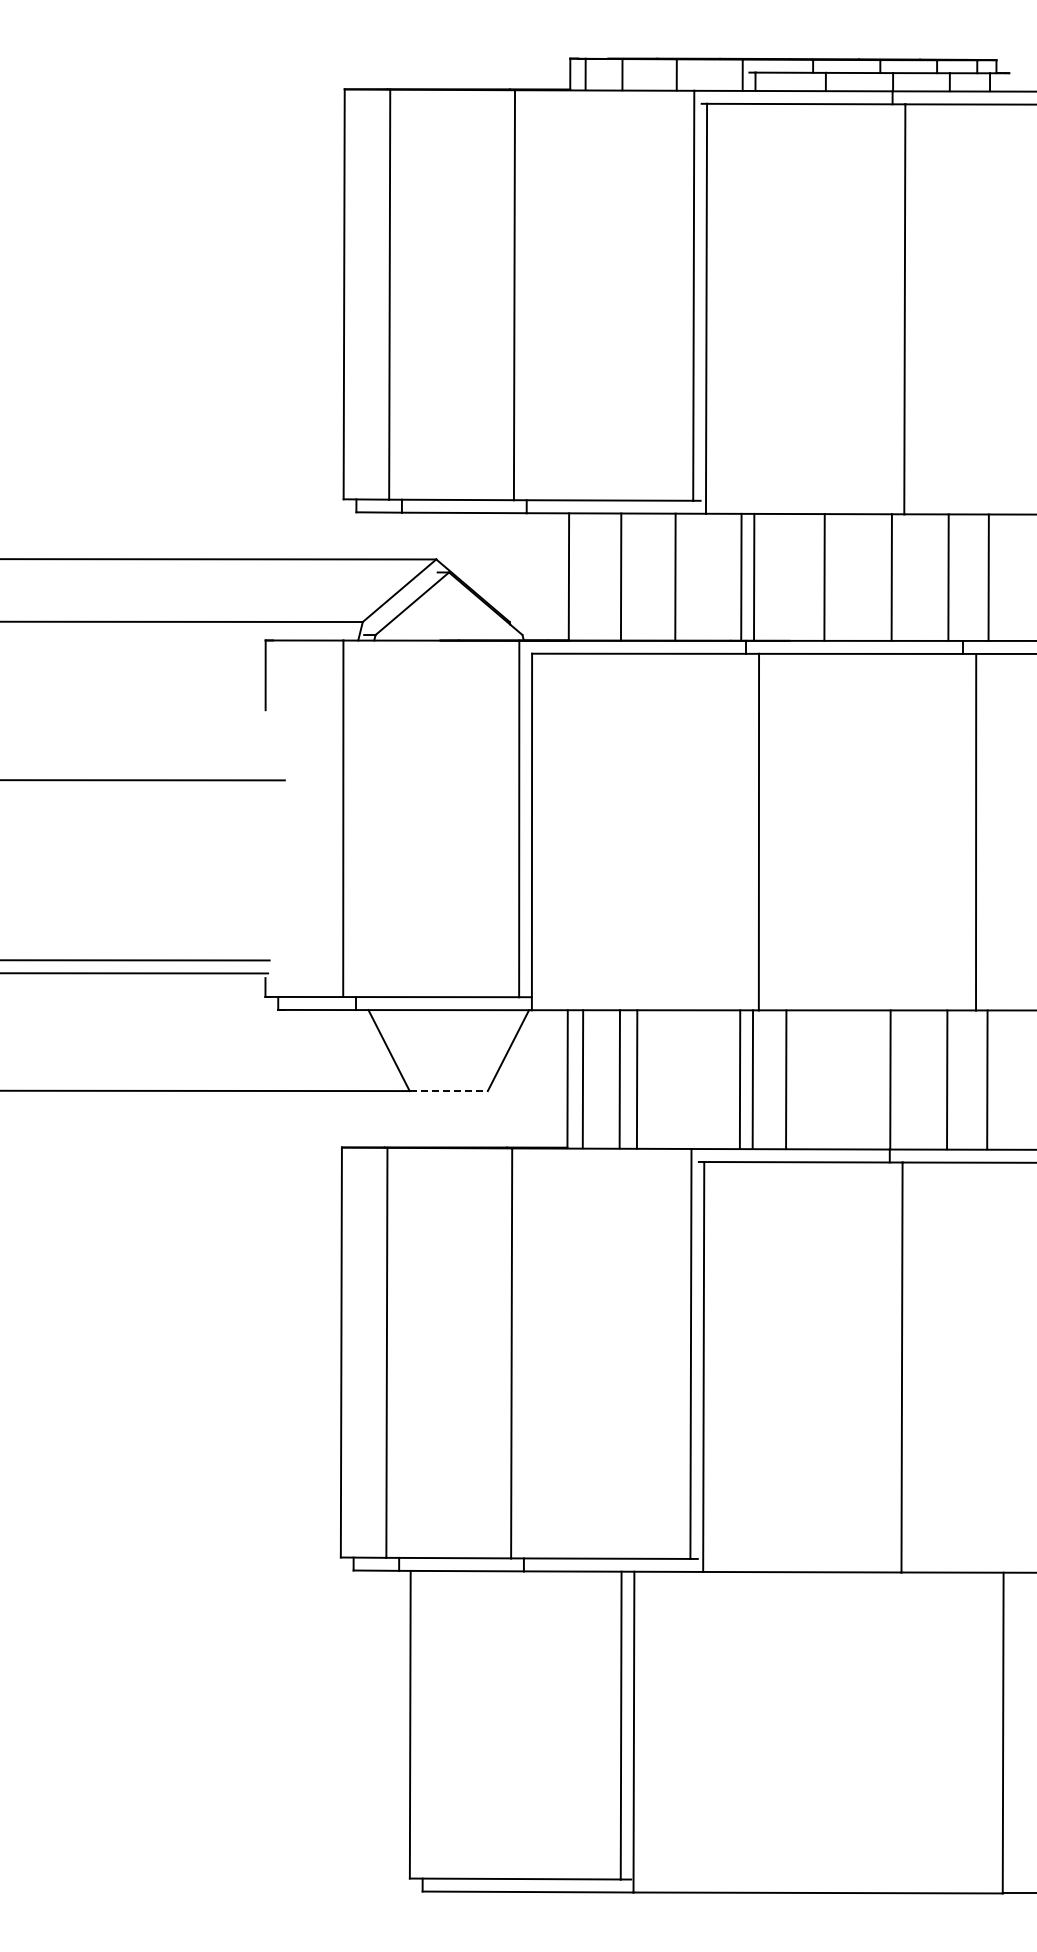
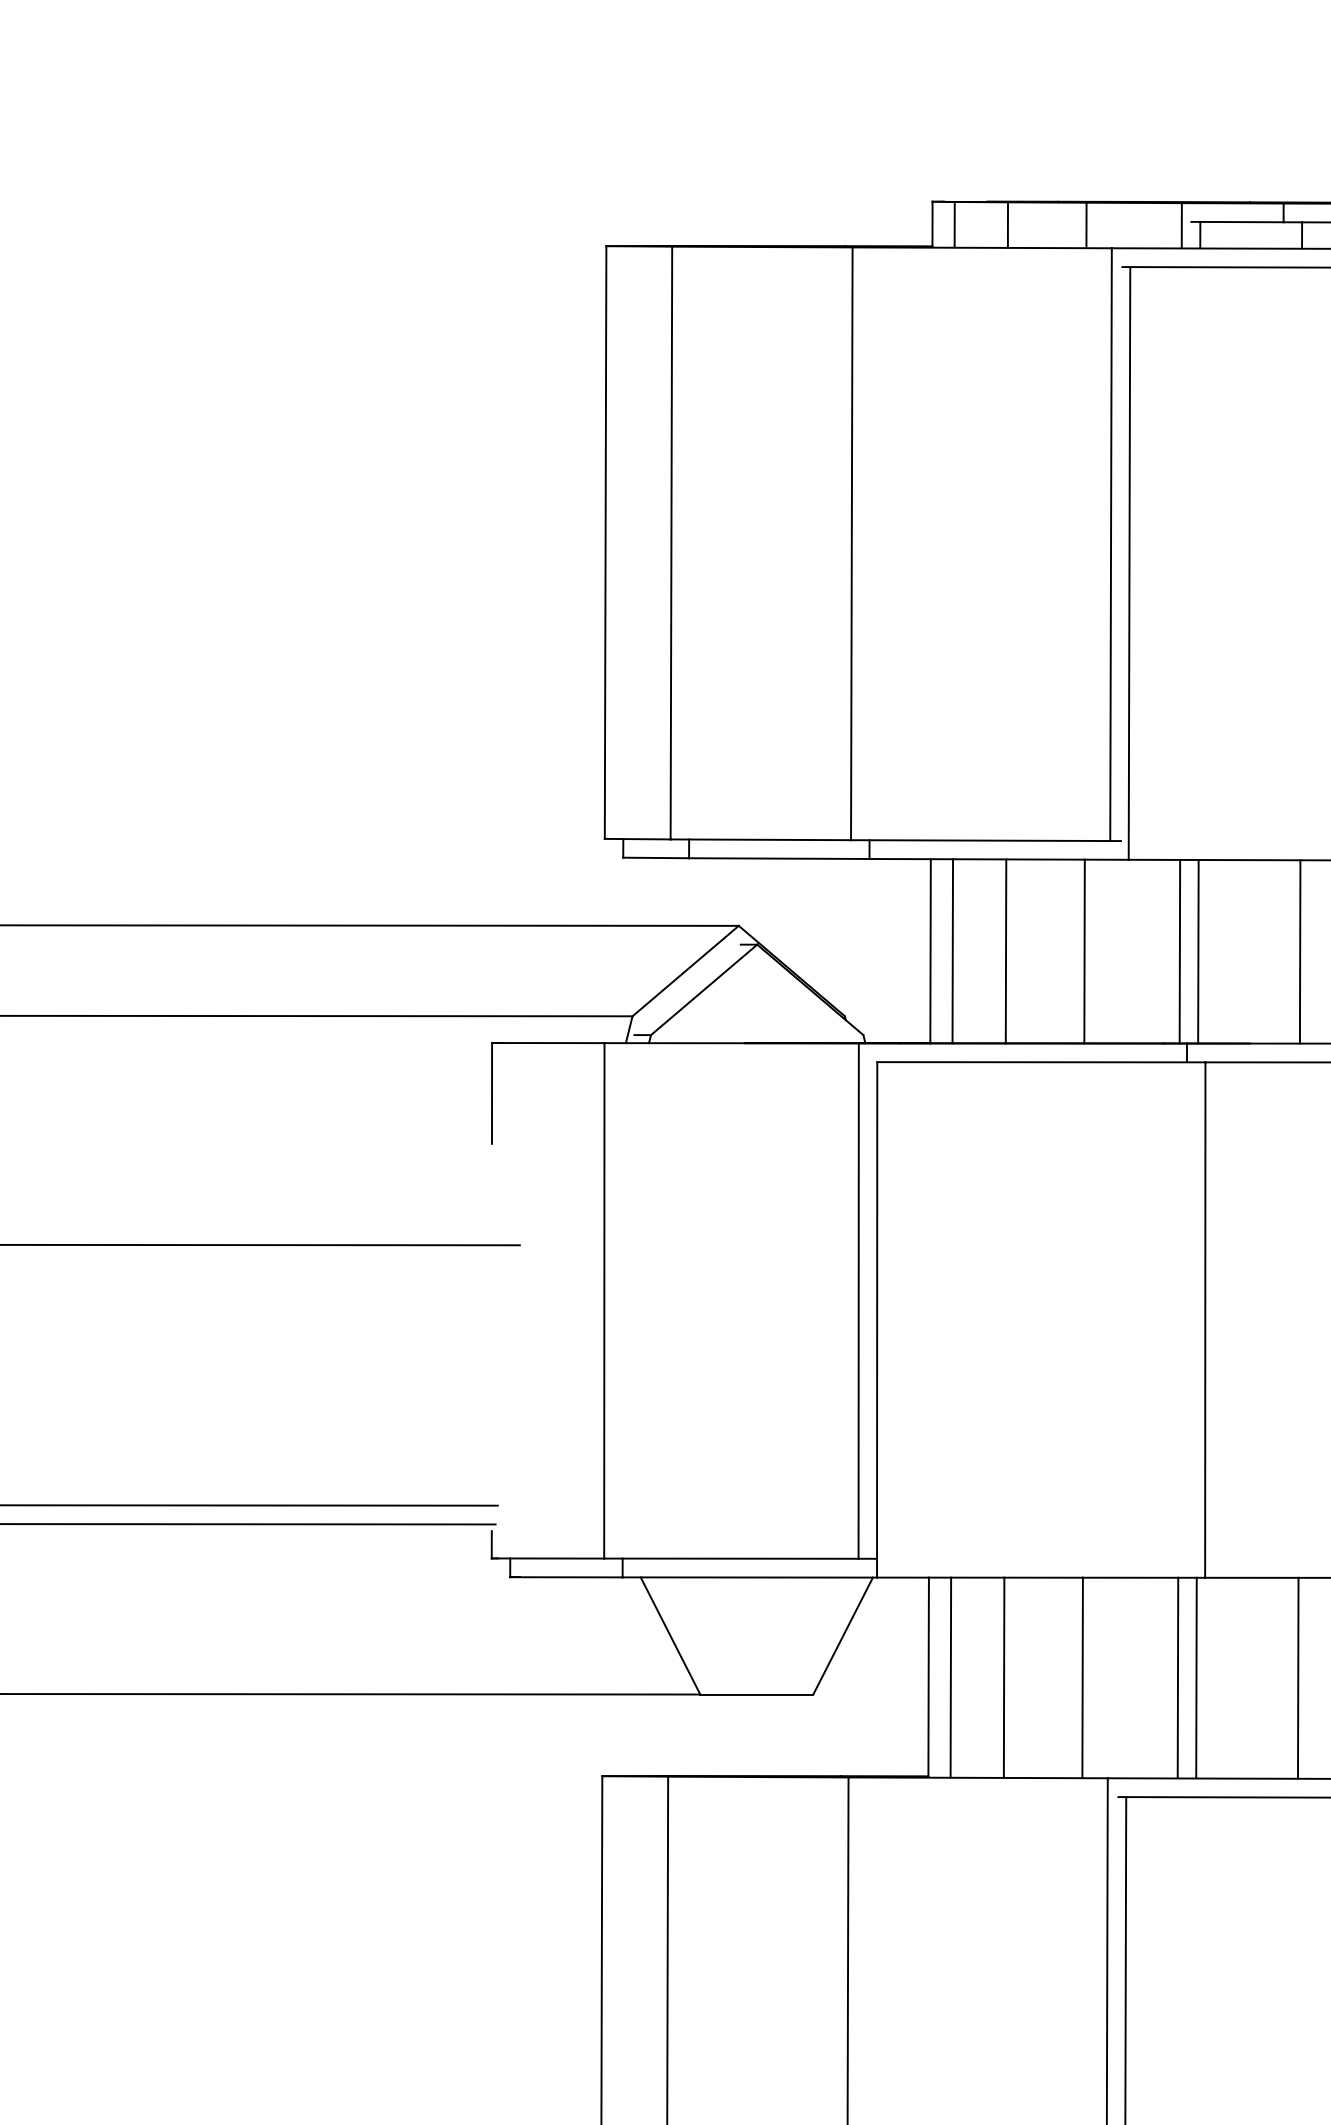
line: (584, 576) -> (953, 950), added
line: (636, 1079) -> (1081, 1677), moved
line: (786, 1079) -> (1298, 1677), moved
line: (449, 1091) -> (757, 1695), dashed -> solid

